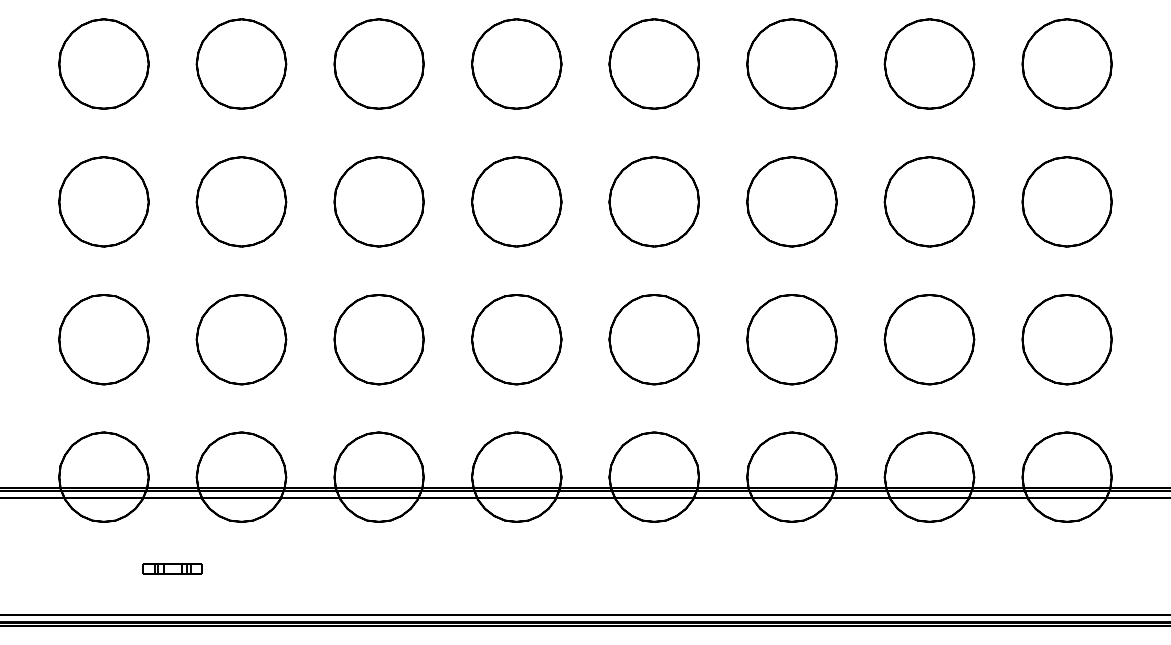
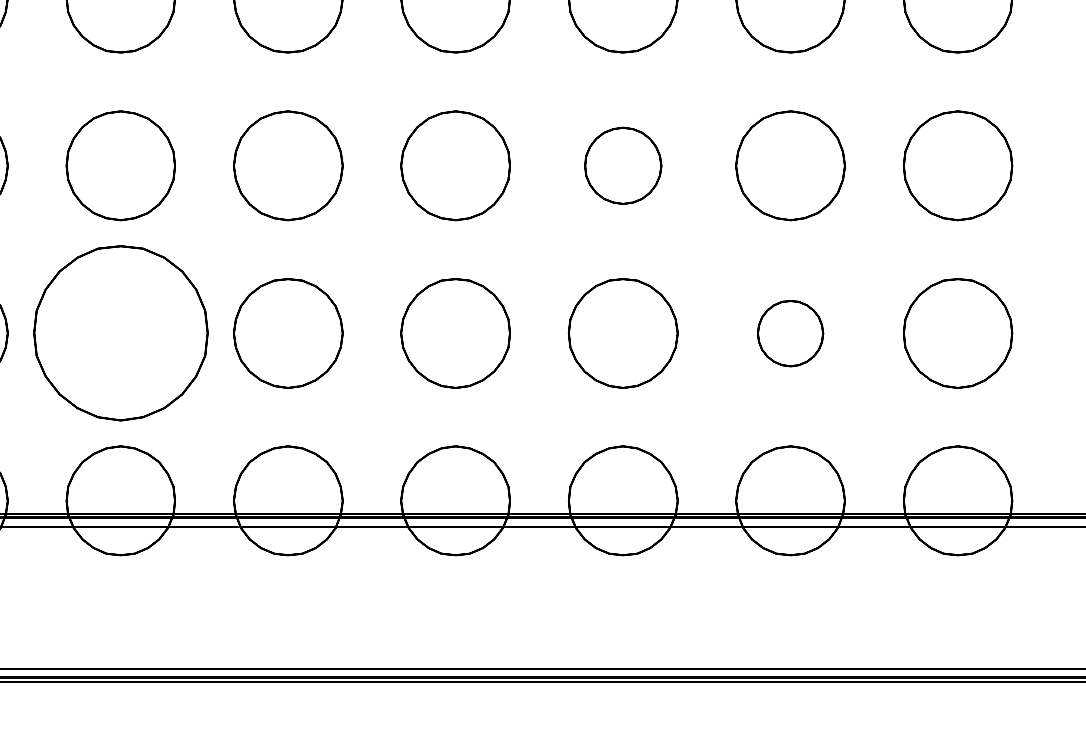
part: (791, 201) -> (622, 165), size x0.7
part: (378, 339) -> (120, 333), size x1.6
part: (929, 339) -> (790, 333), size x0.6

